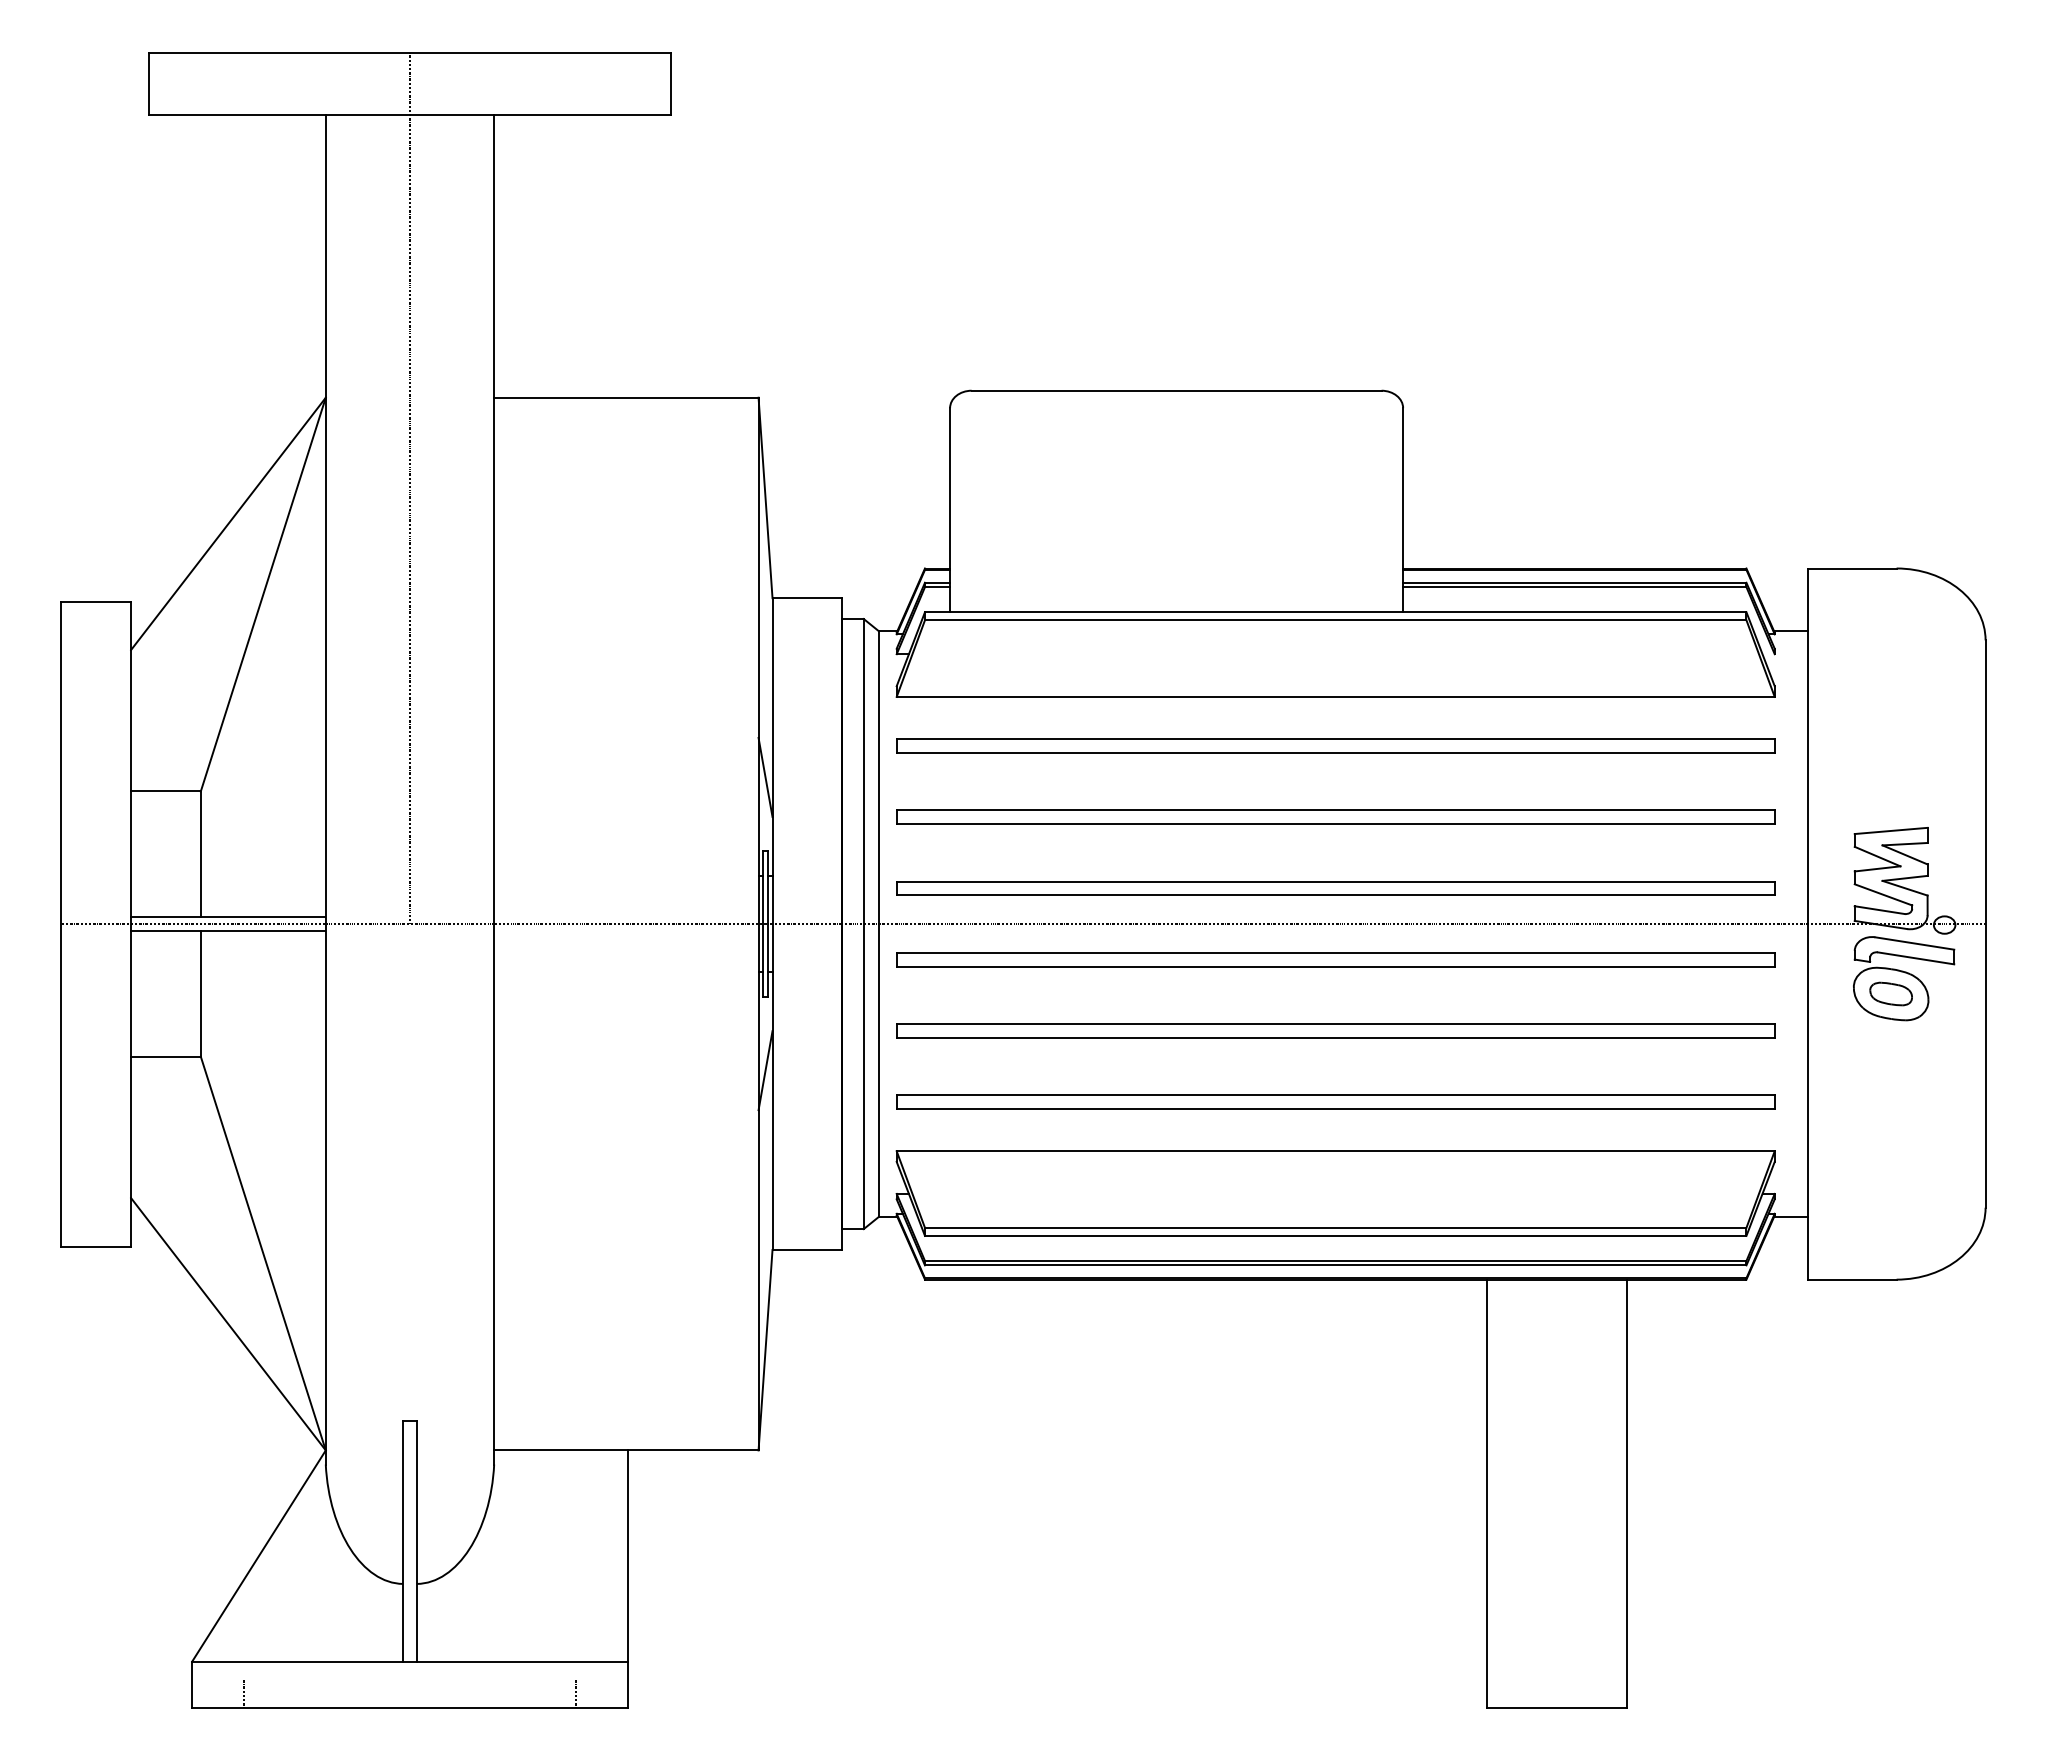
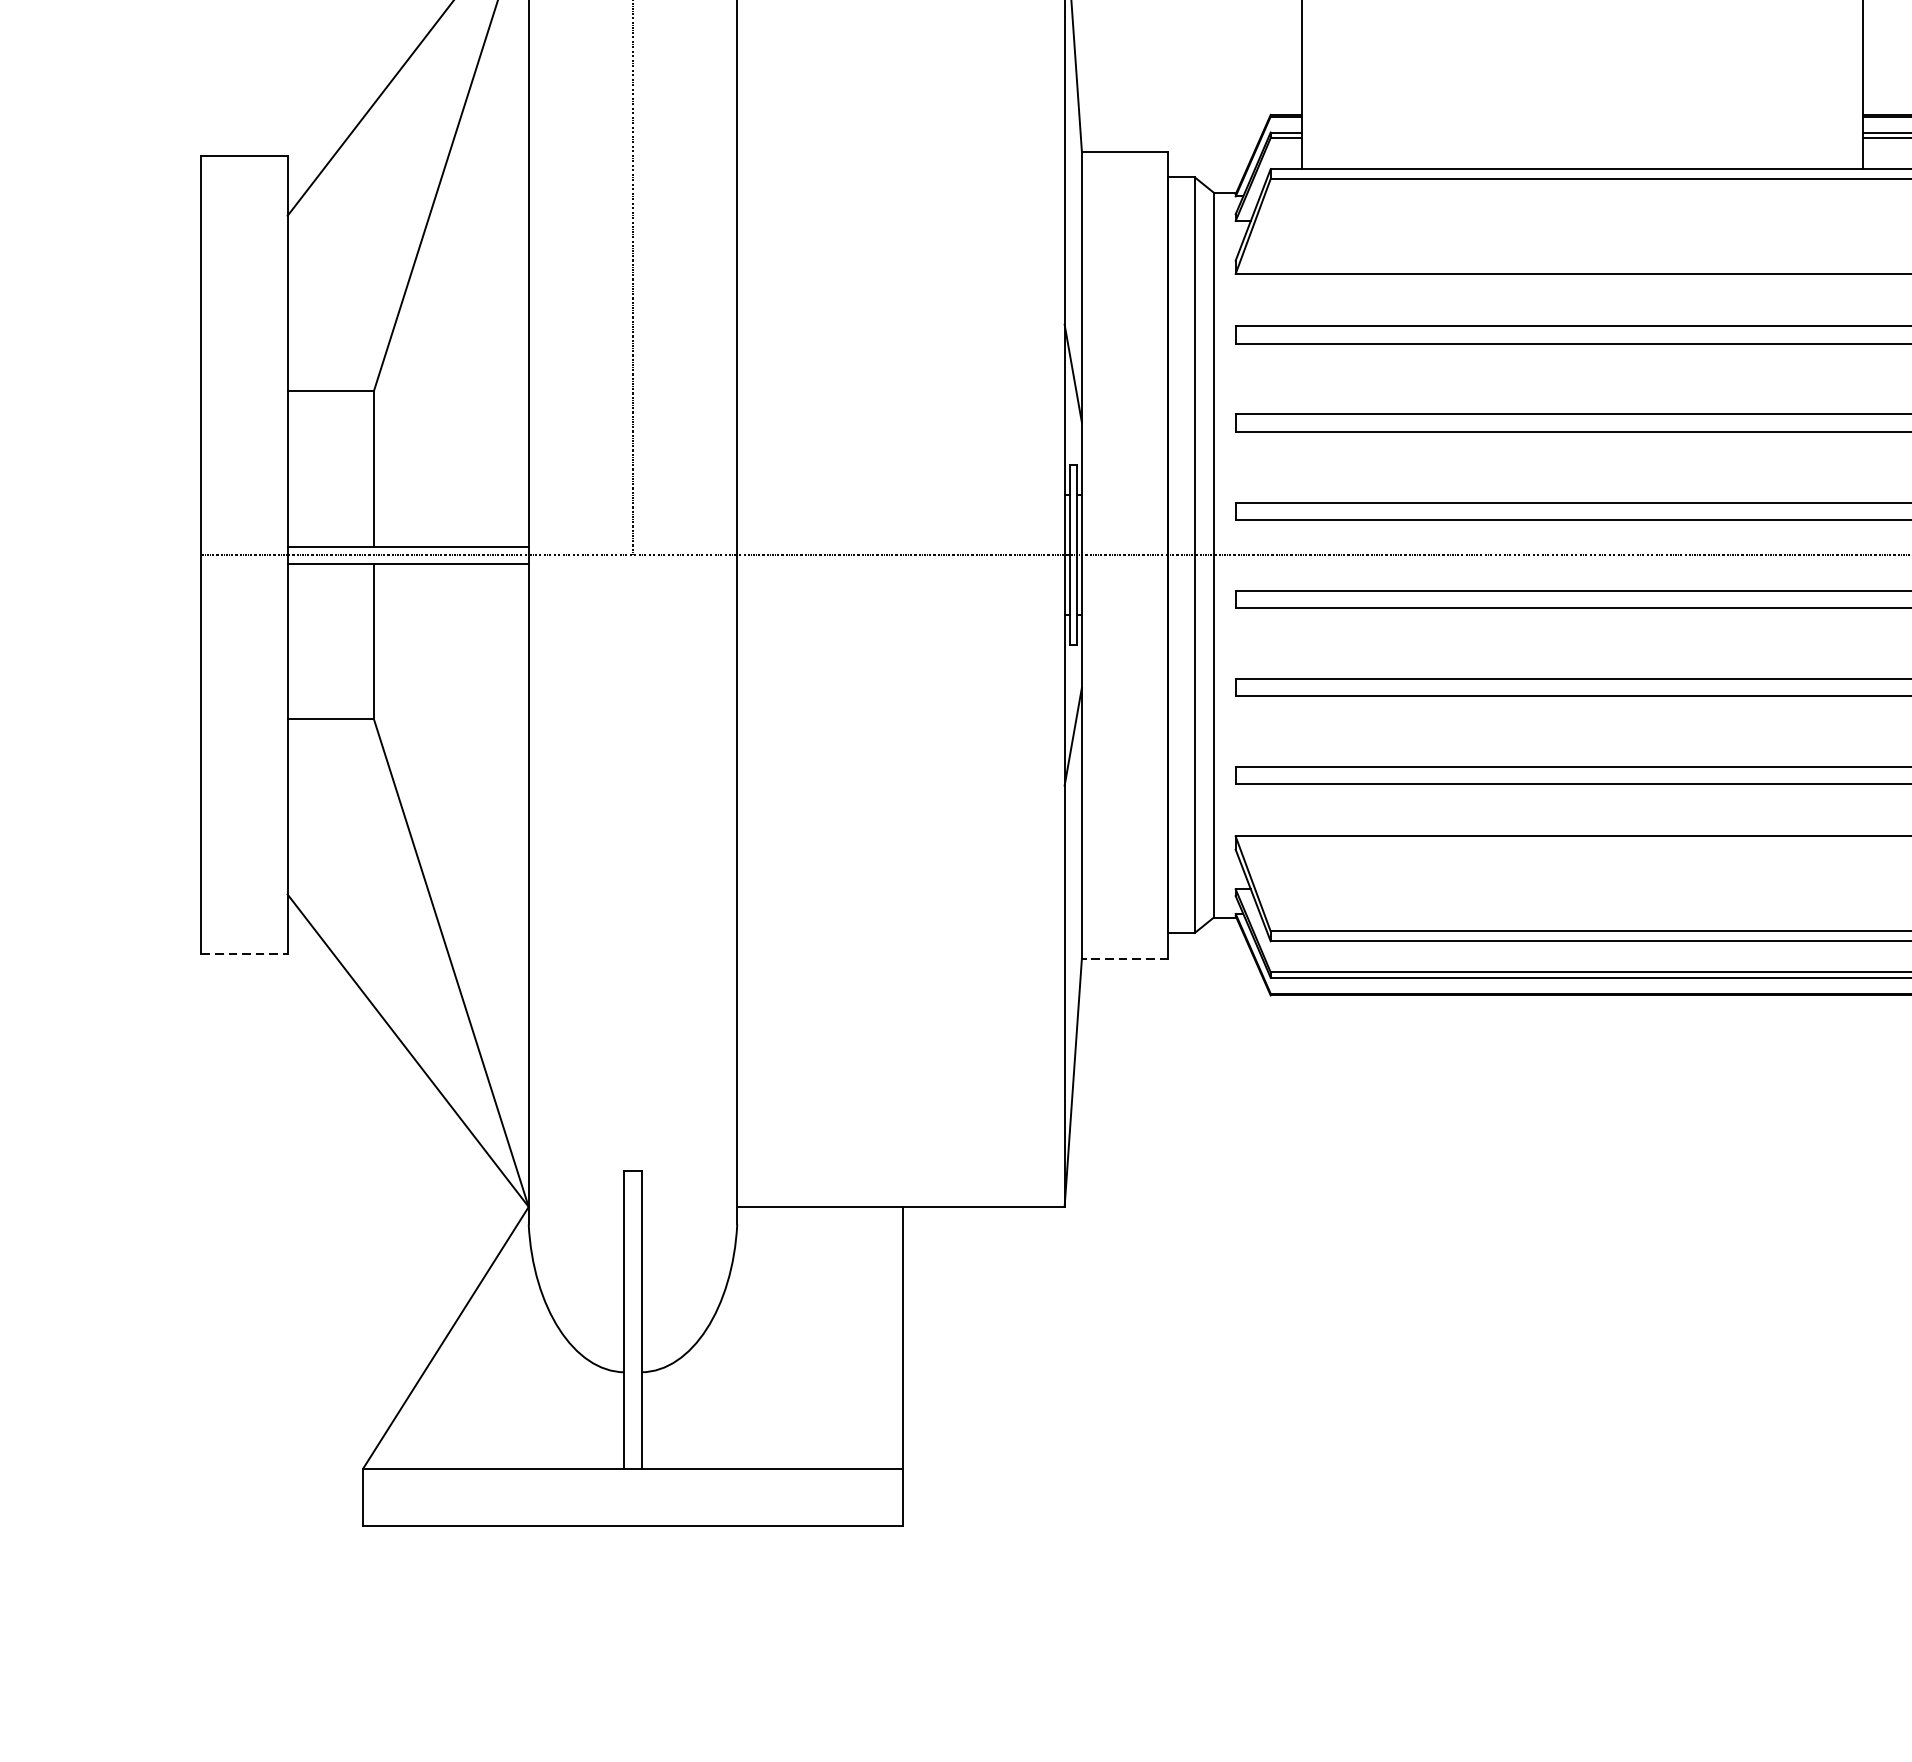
line: (96, 1246) -> (244, 954), solid -> dashed
line: (807, 1249) -> (1125, 958), solid -> dashed
line: (244, 1694) -> (428, 1509), removed
line: (575, 1694) -> (837, 1509), removed

